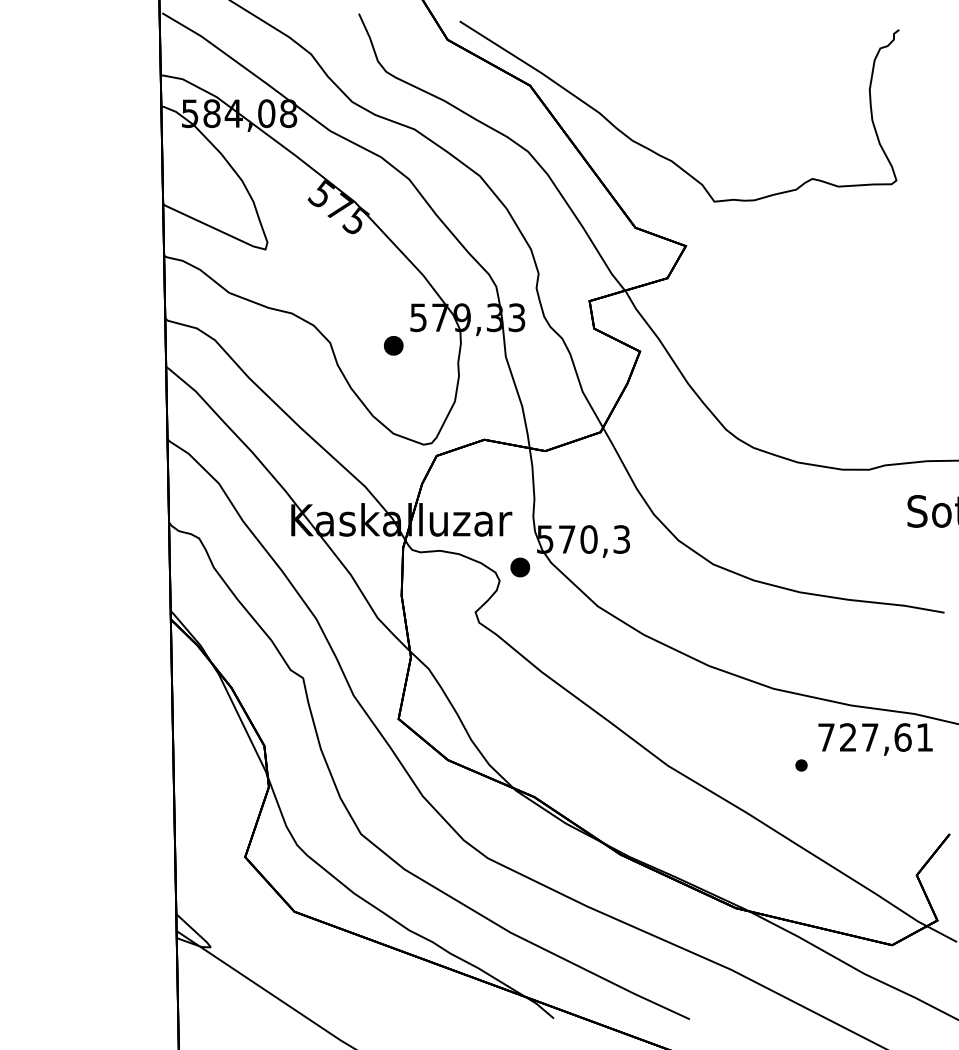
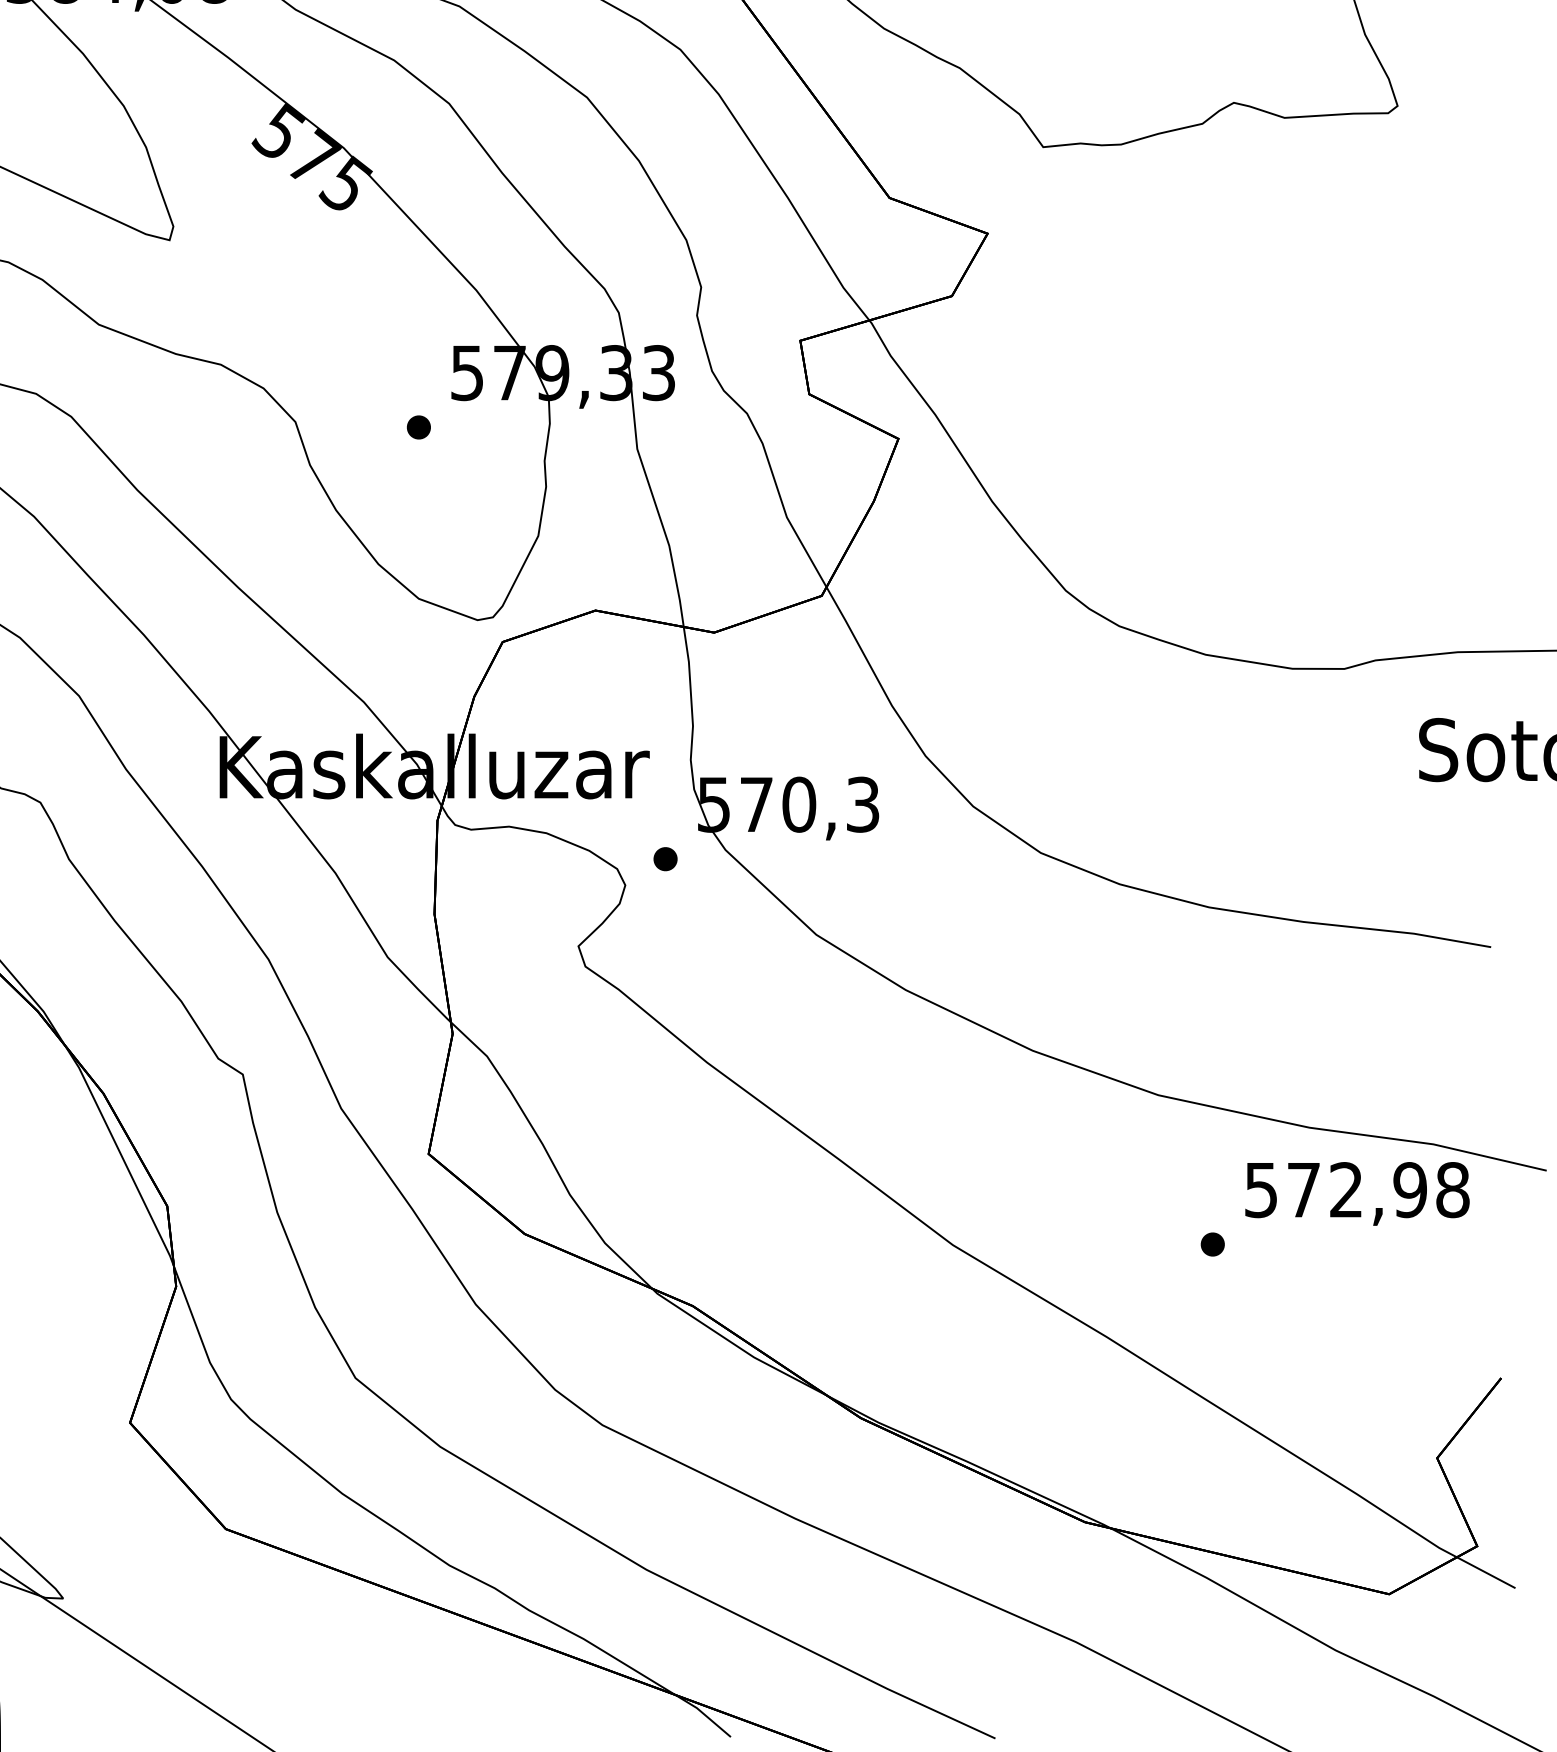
part: (393, 345) -> (418, 427), size x0.62
part: (520, 567) -> (665, 859), size x0.62
text: (875, 737) -> (1356, 1190), 727,61 -> 572,98

